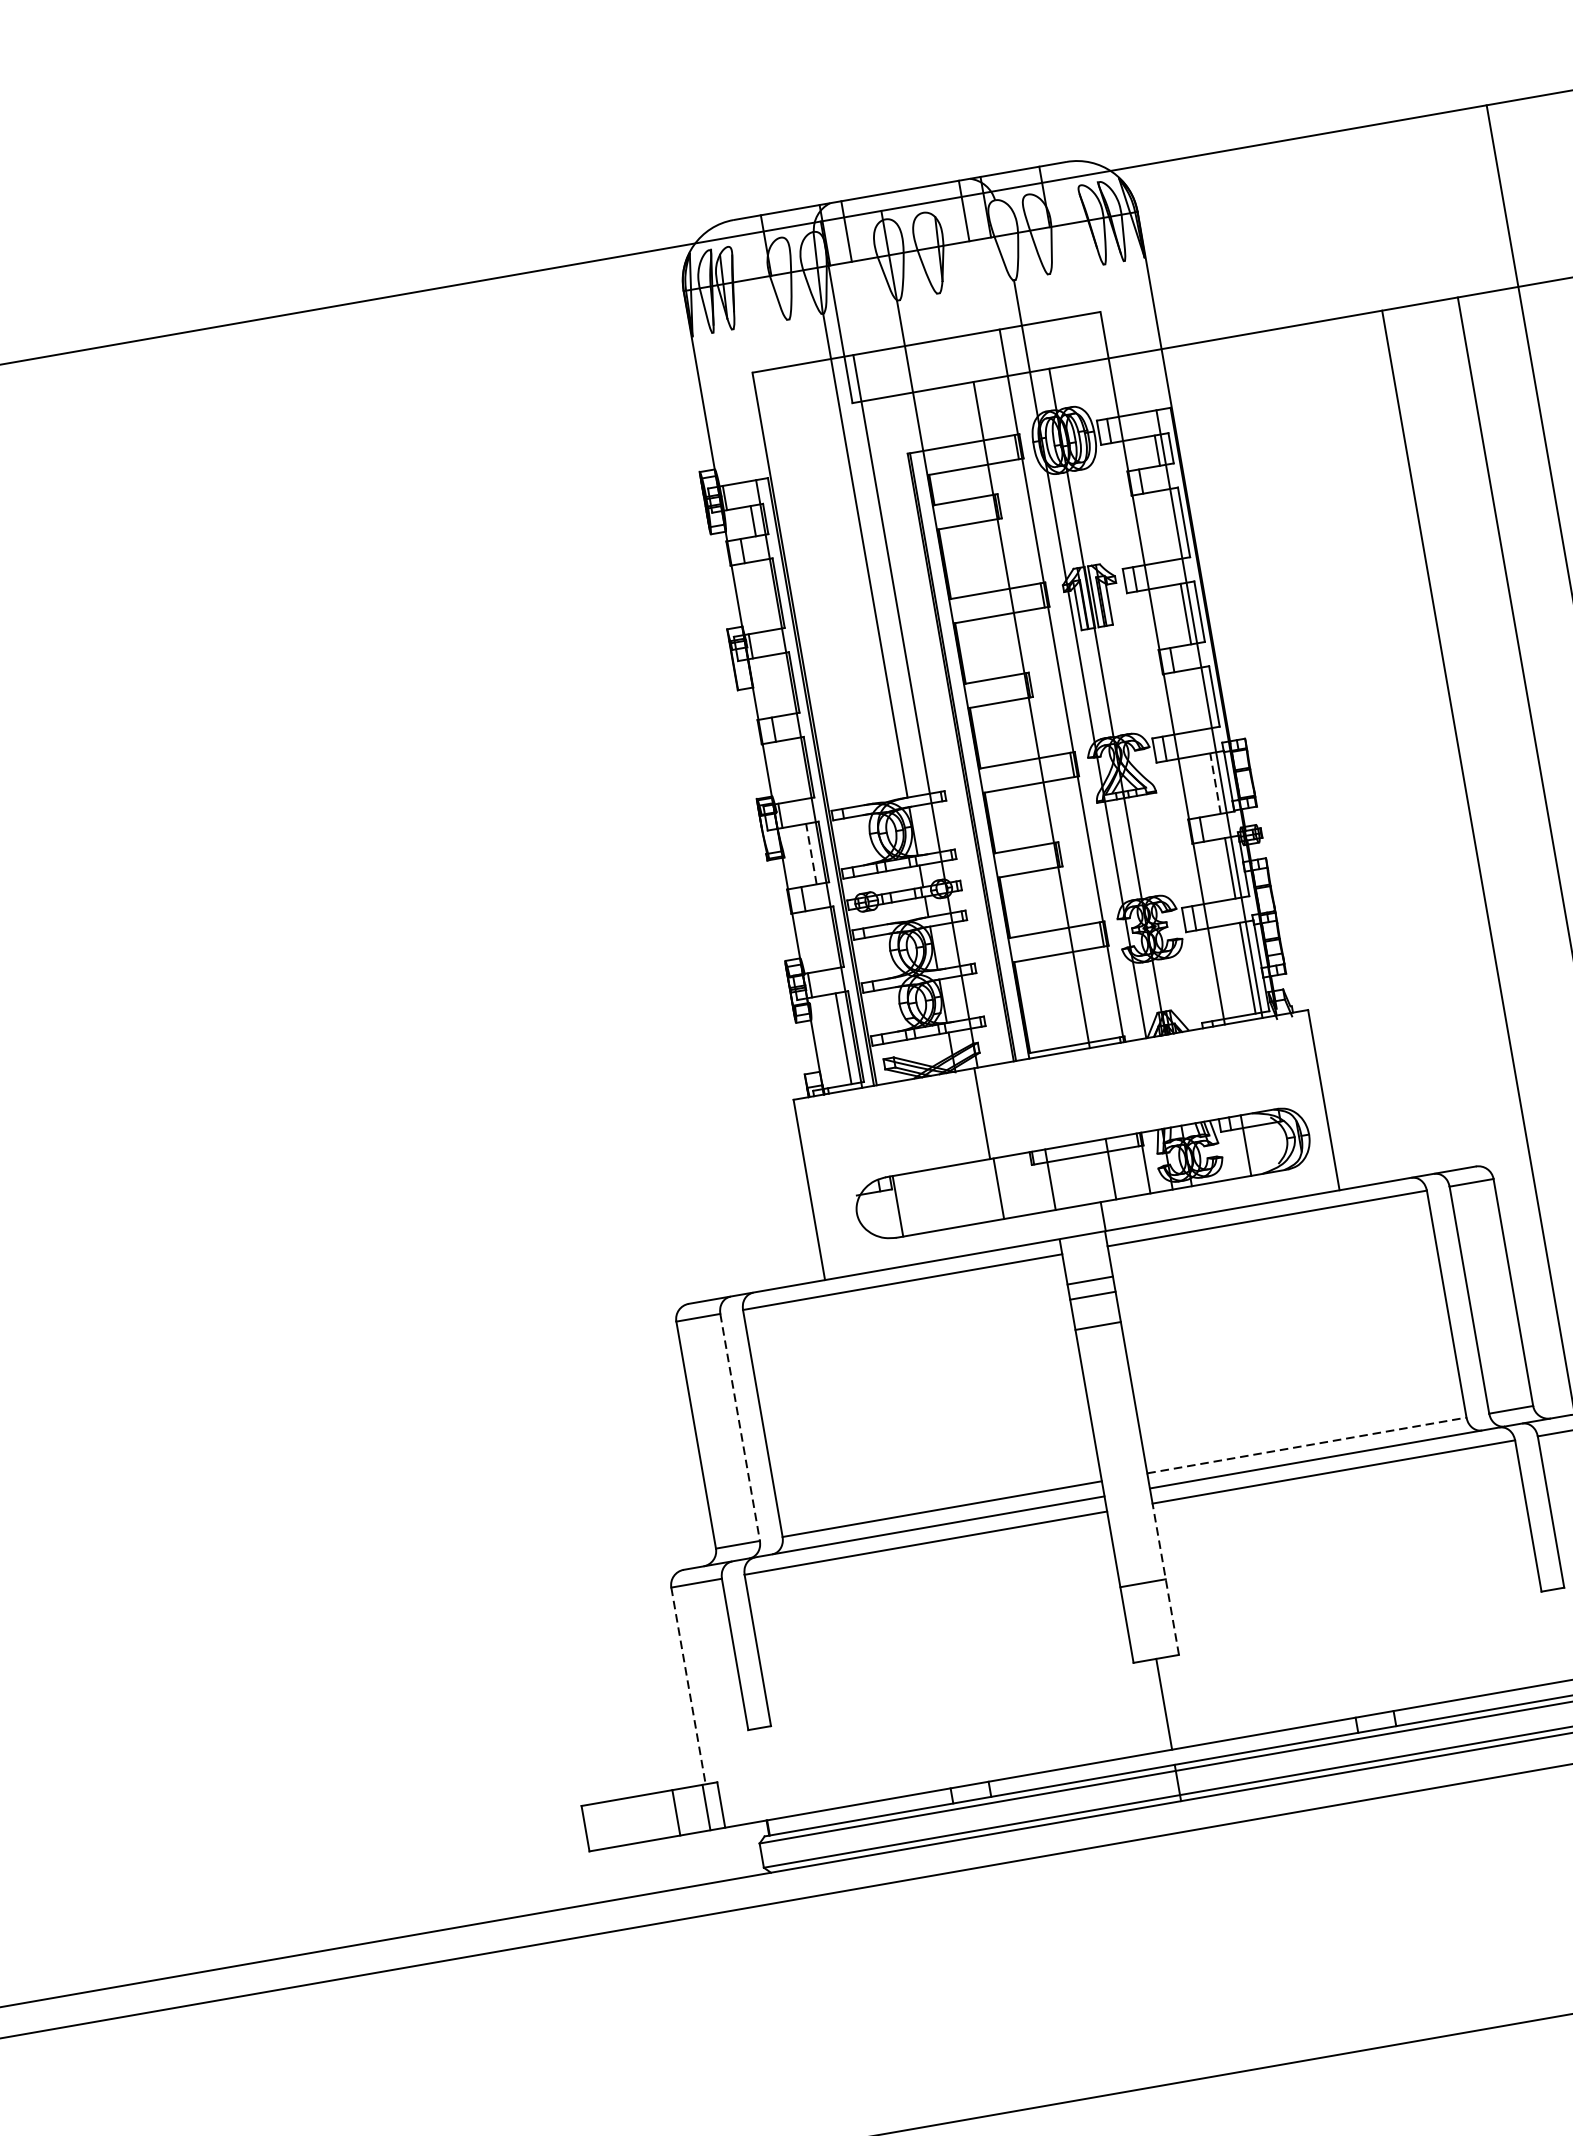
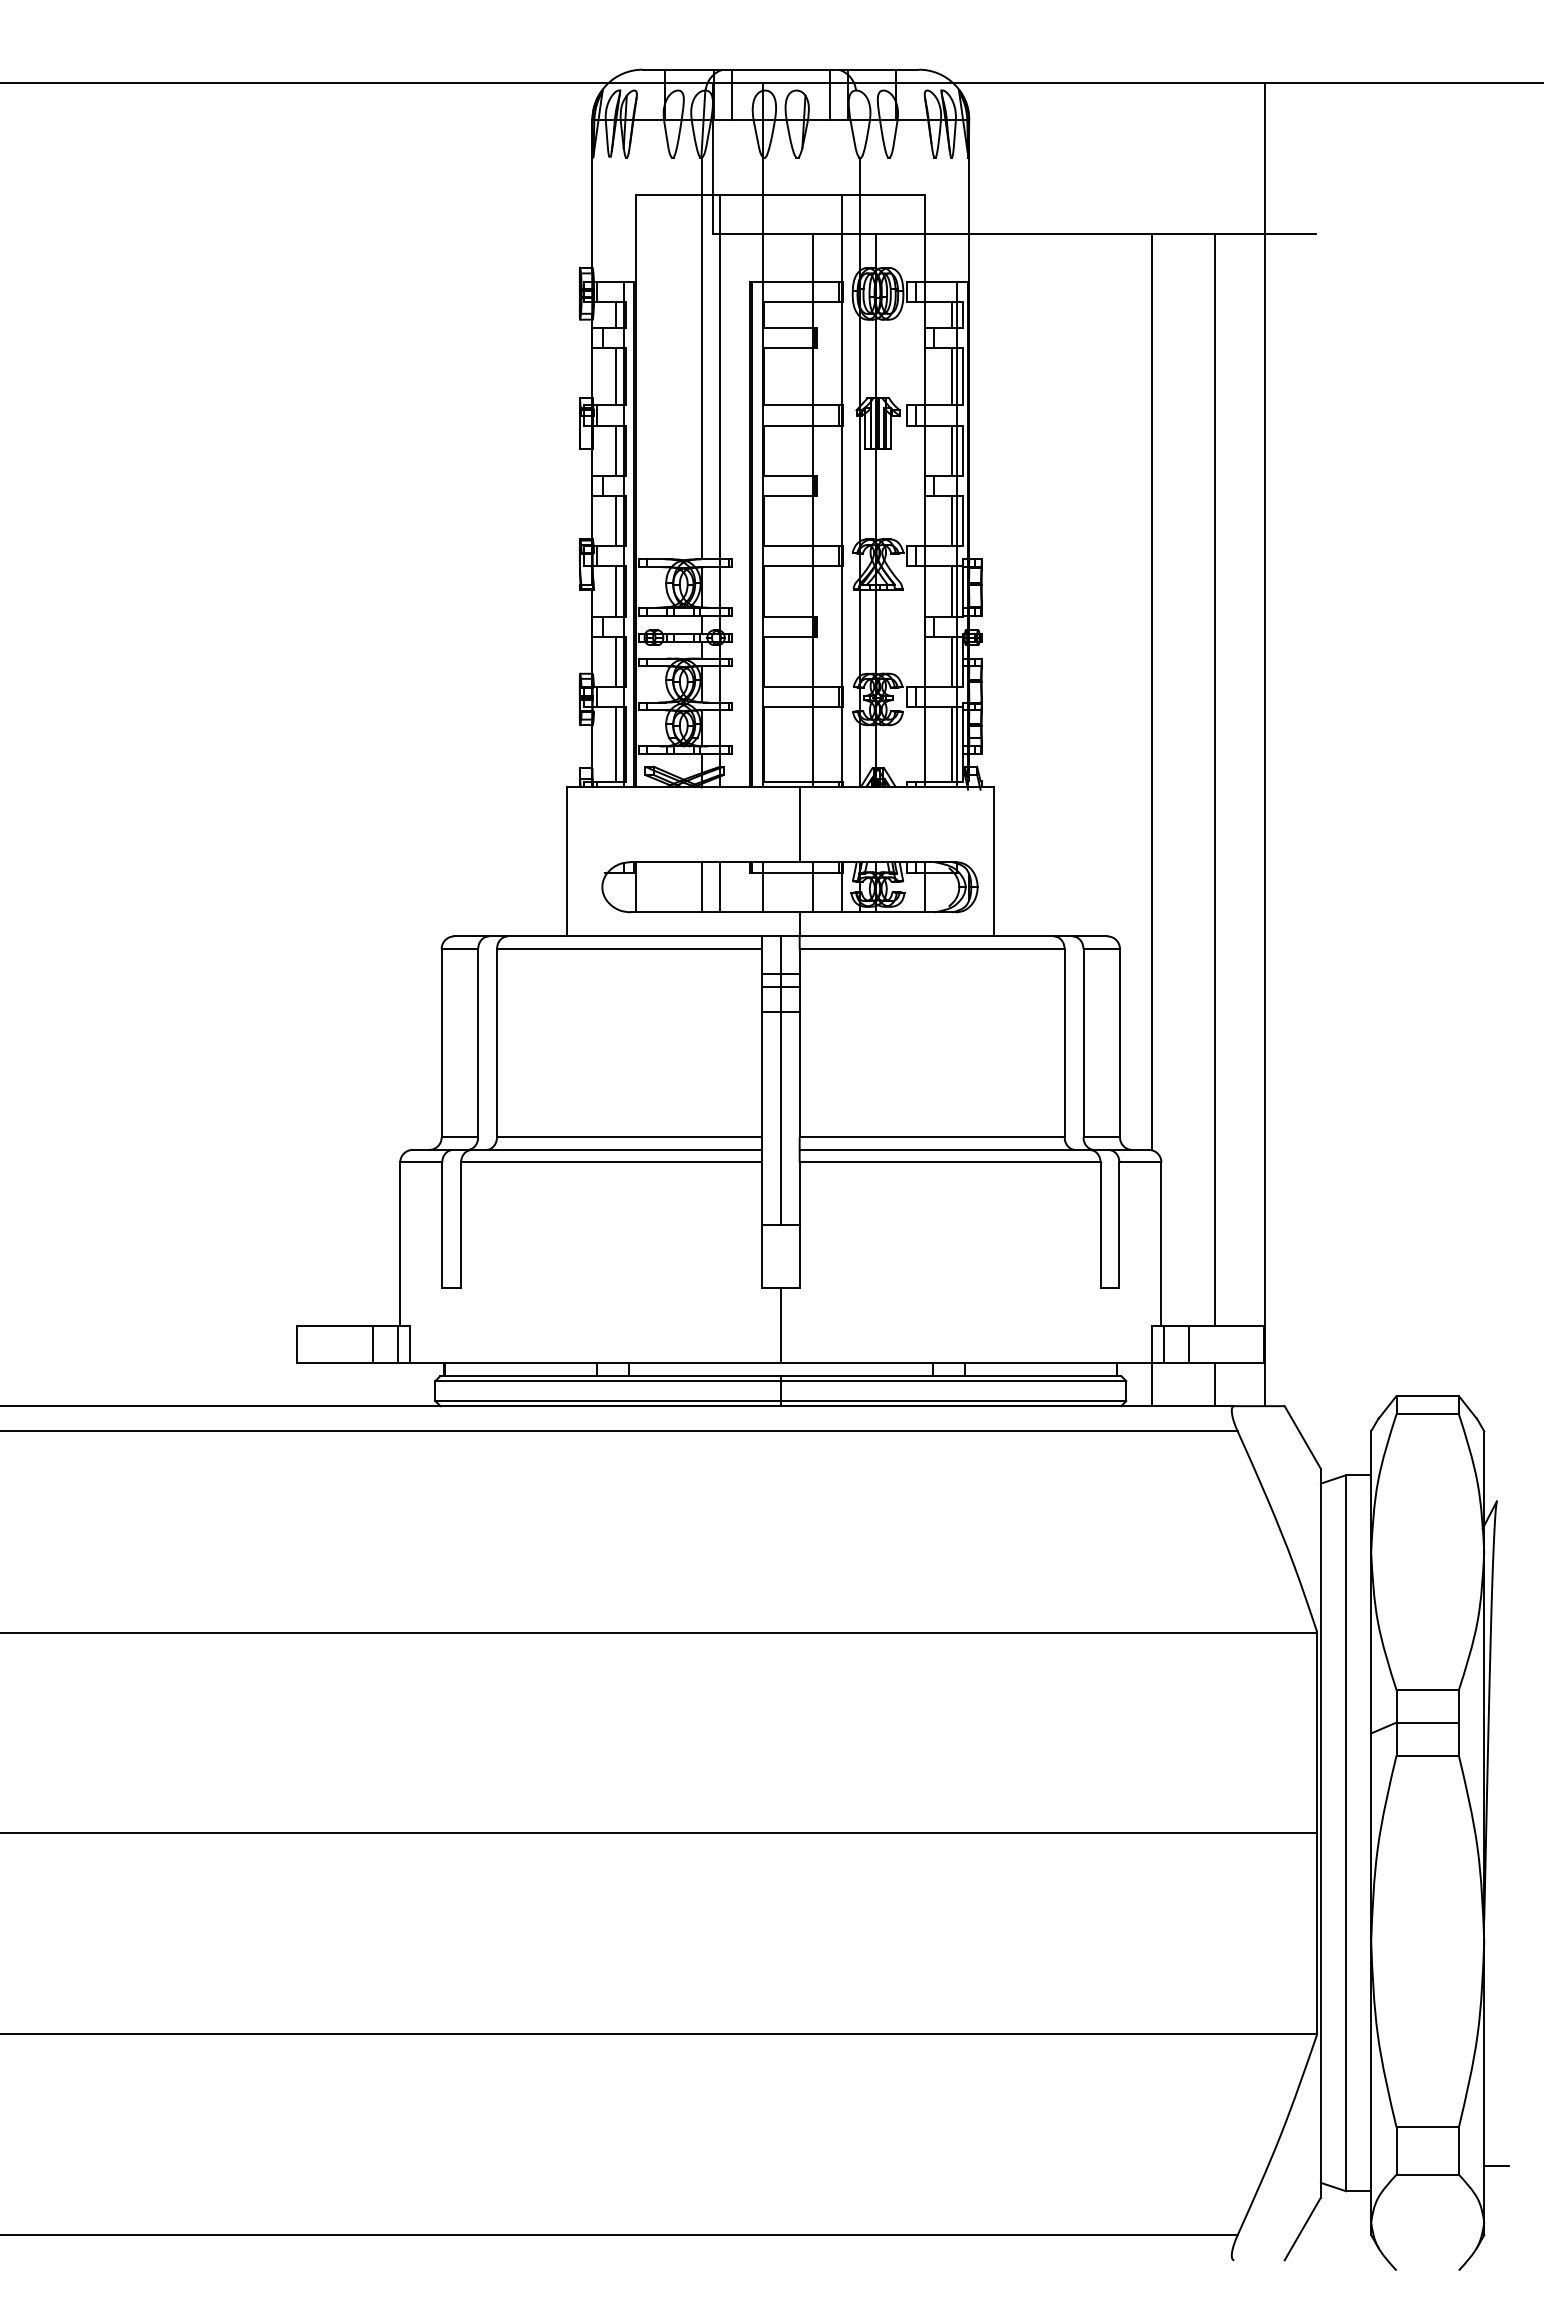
line: (1170, 524) -> (951, 376), added
line: (766, 595) -> (616, 376), added
line: (782, 684) -> (616, 450), added
line: (1200, 698) -> (951, 520), added
line: (796, 768) -> (616, 520), added
line: (1215, 782) -> (951, 590), dashed -> solid
line: (811, 852) -> (616, 590), dashed -> solid
line: (826, 938) -> (616, 661), added
line: (982, 1113) -> (800, 824), moved
line: (976, 1192) -> (701, 887), added
line: (1112, 1408) -> (780, 1080), added
line: (740, 1427) -> (478, 1043), dashed -> solid
line: (1307, 1445) -> (932, 1137), dashed -> solid
line: (1165, 1579) -> (799, 1225), dashed -> solid
line: (688, 1686) -> (400, 1244), dashed -> solid

